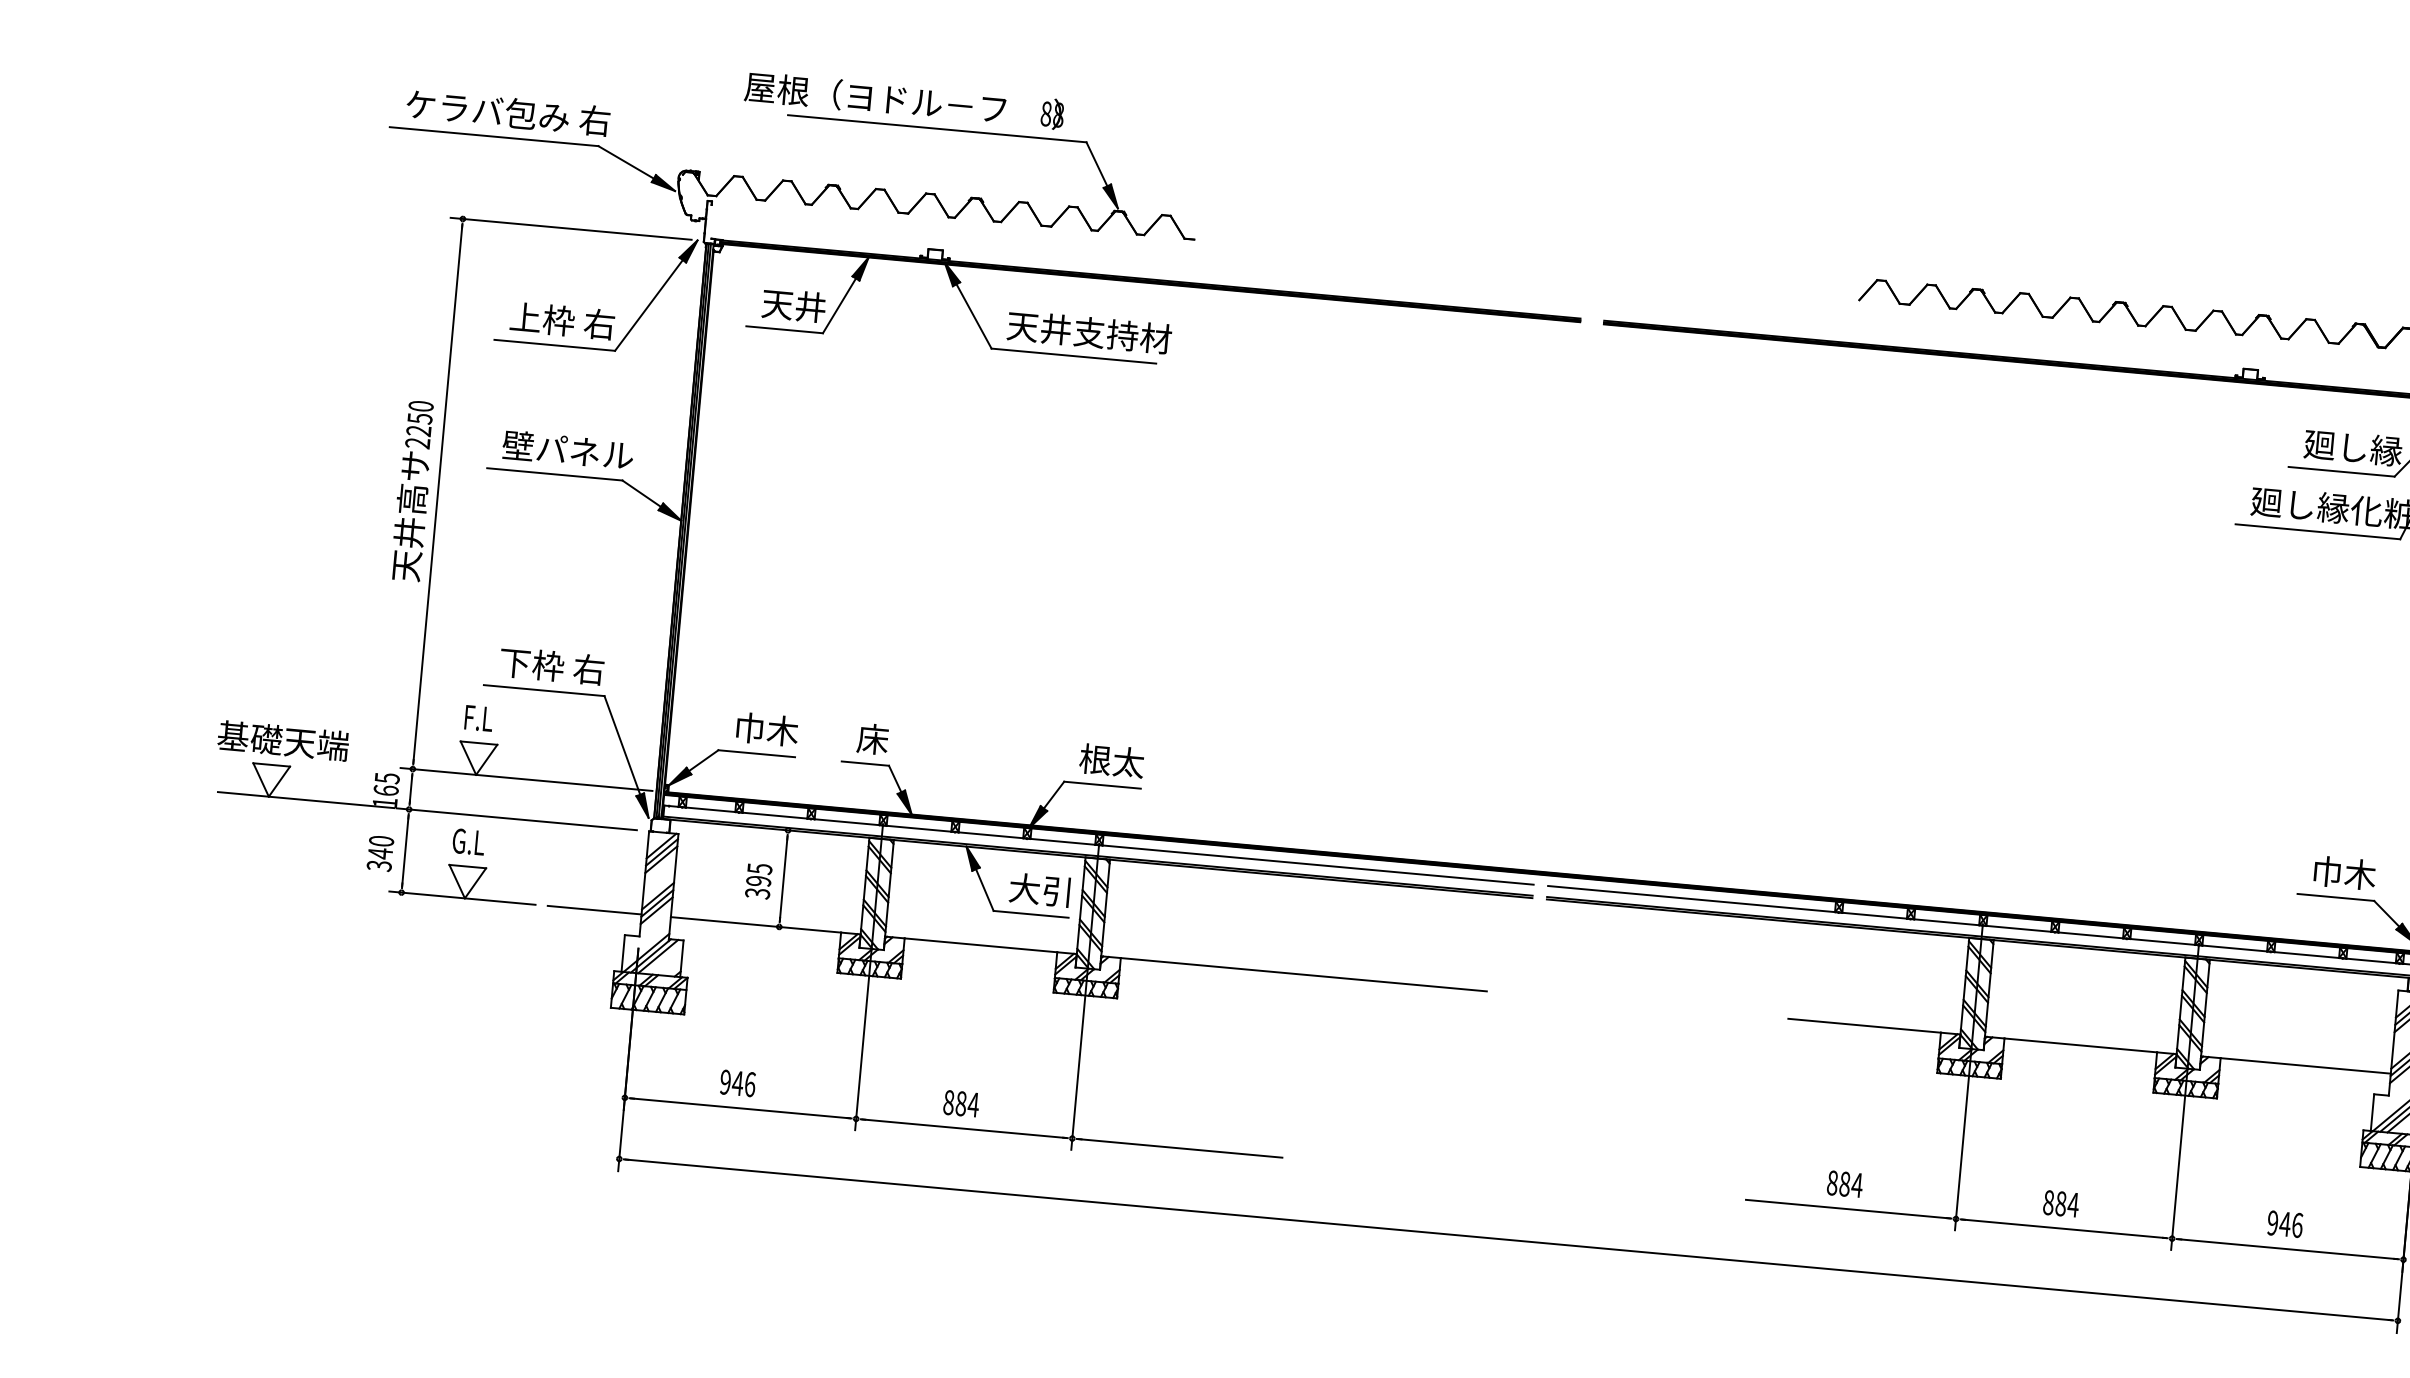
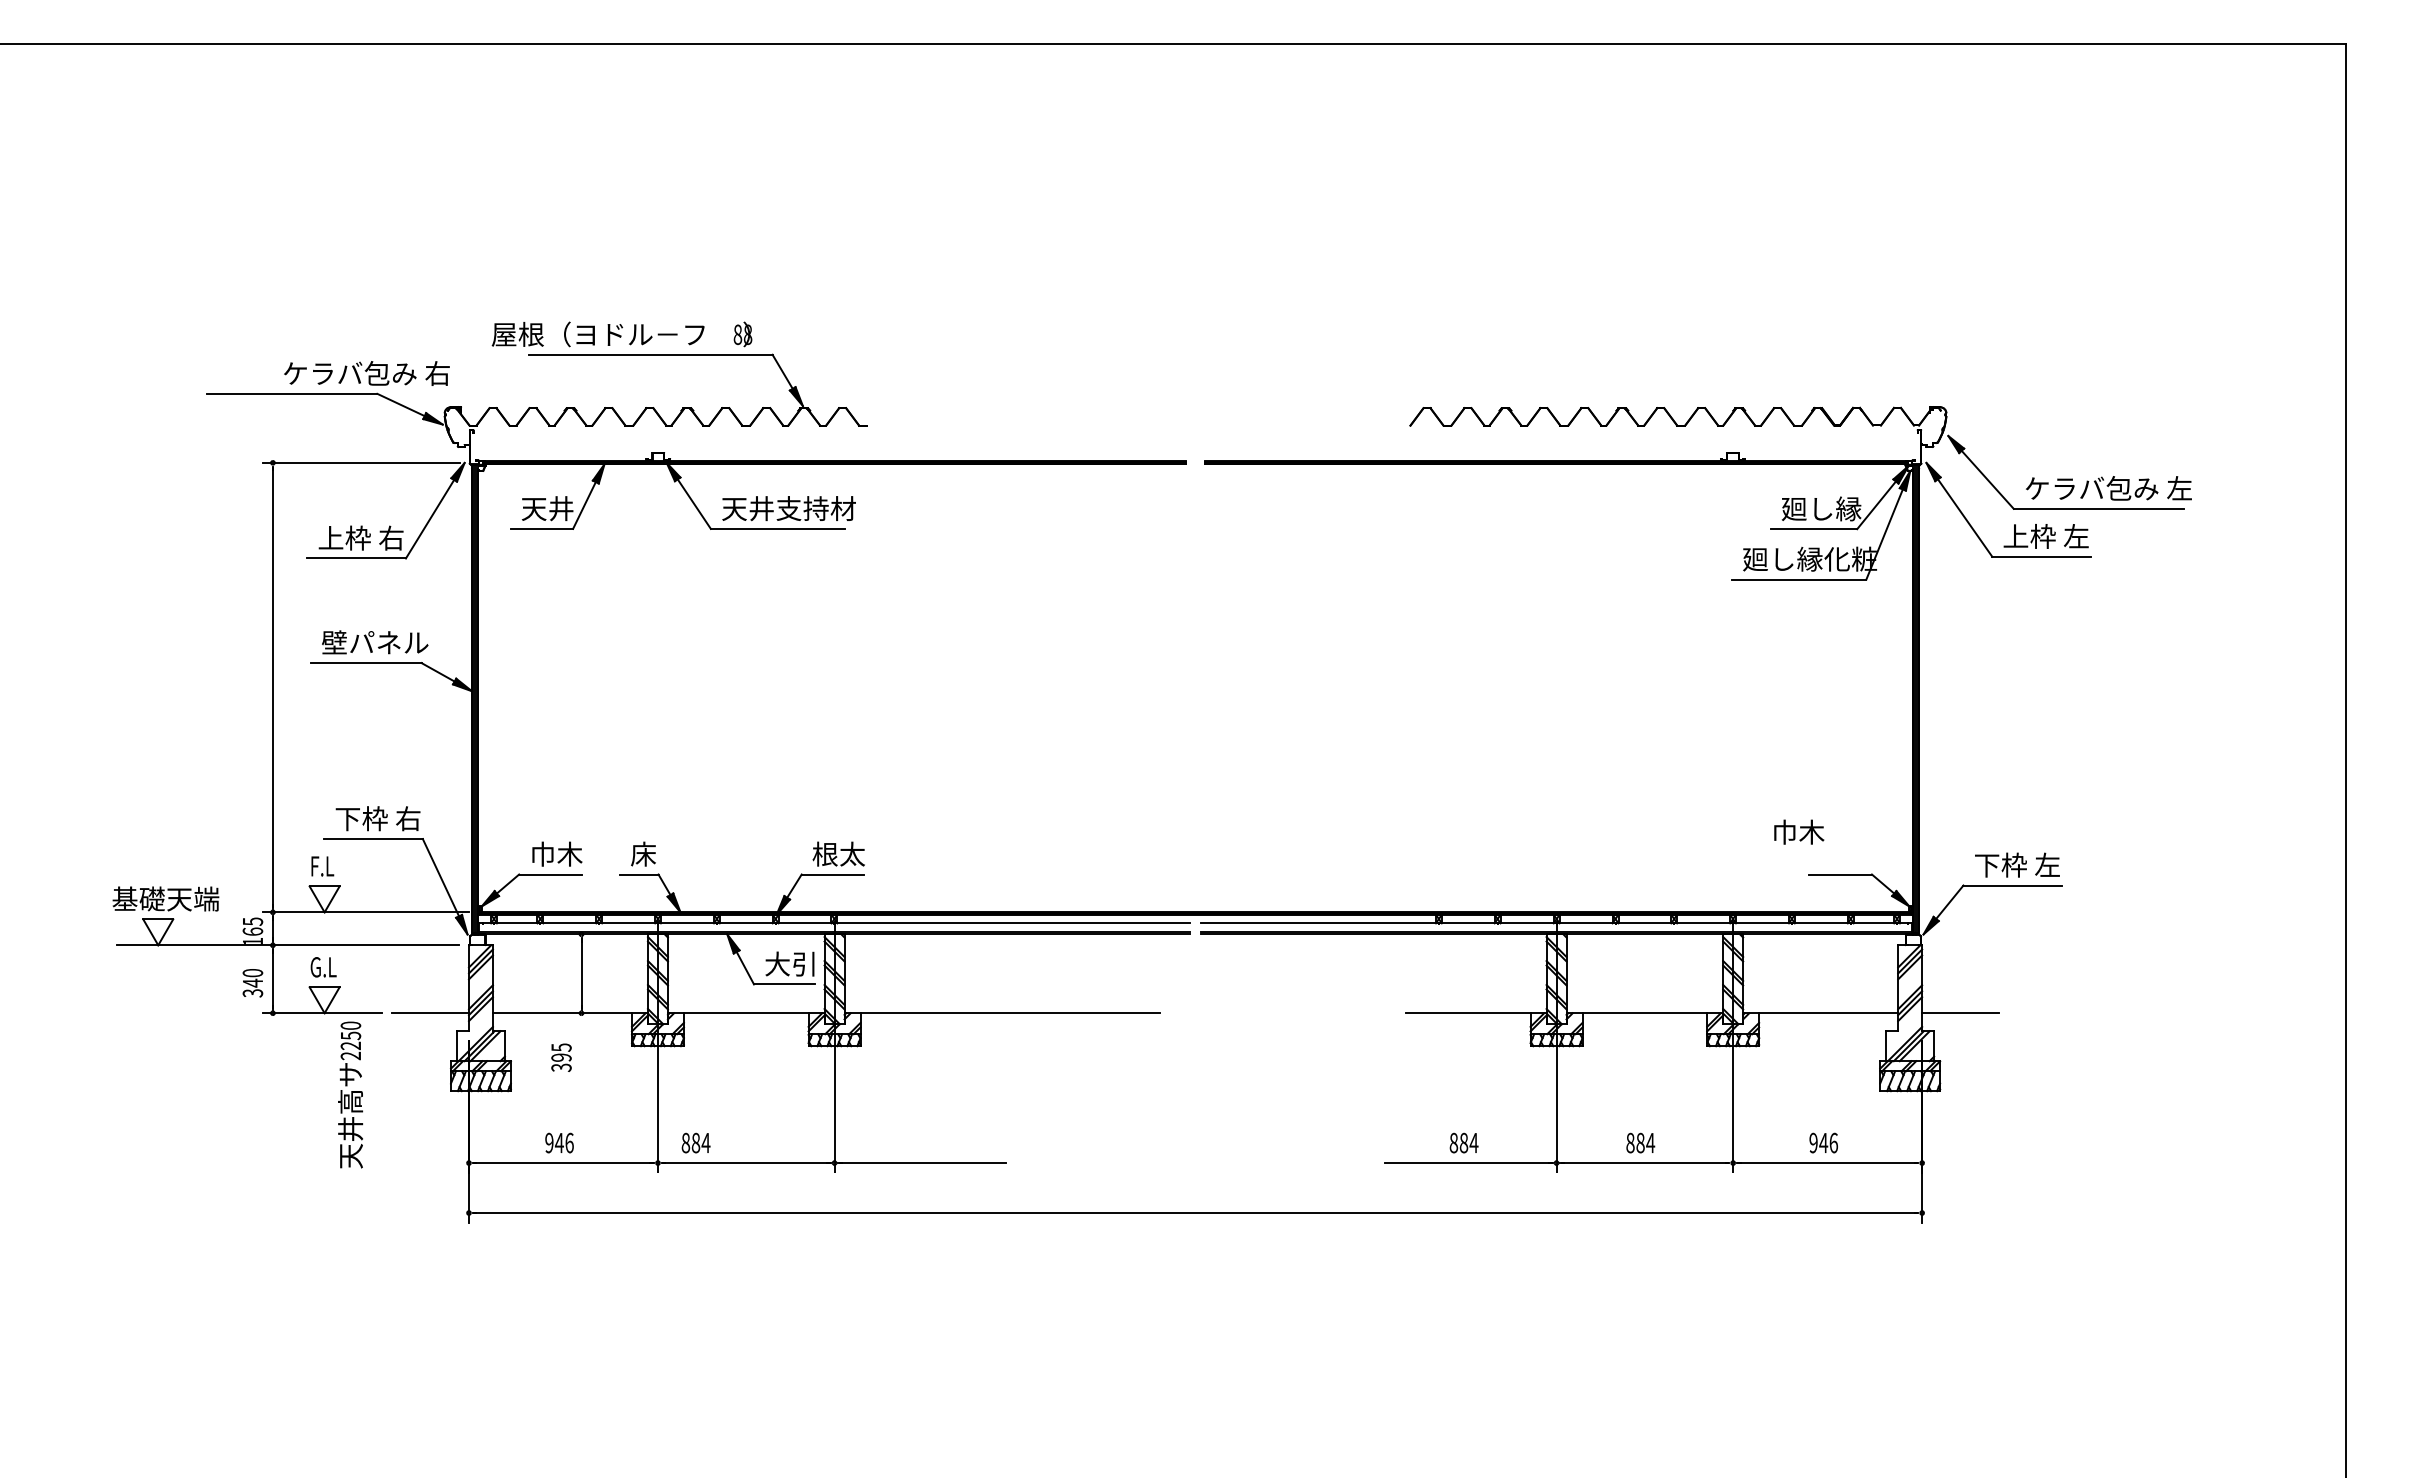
text: (507, 112) -> (366, 373), moved
text: (412, 490) -> (350, 1094), moved
text: (2345, 872) -> (1799, 831), moved
text: (758, 881) -> (561, 1057), moved
text: (960, 1103) -> (695, 1142), moved

